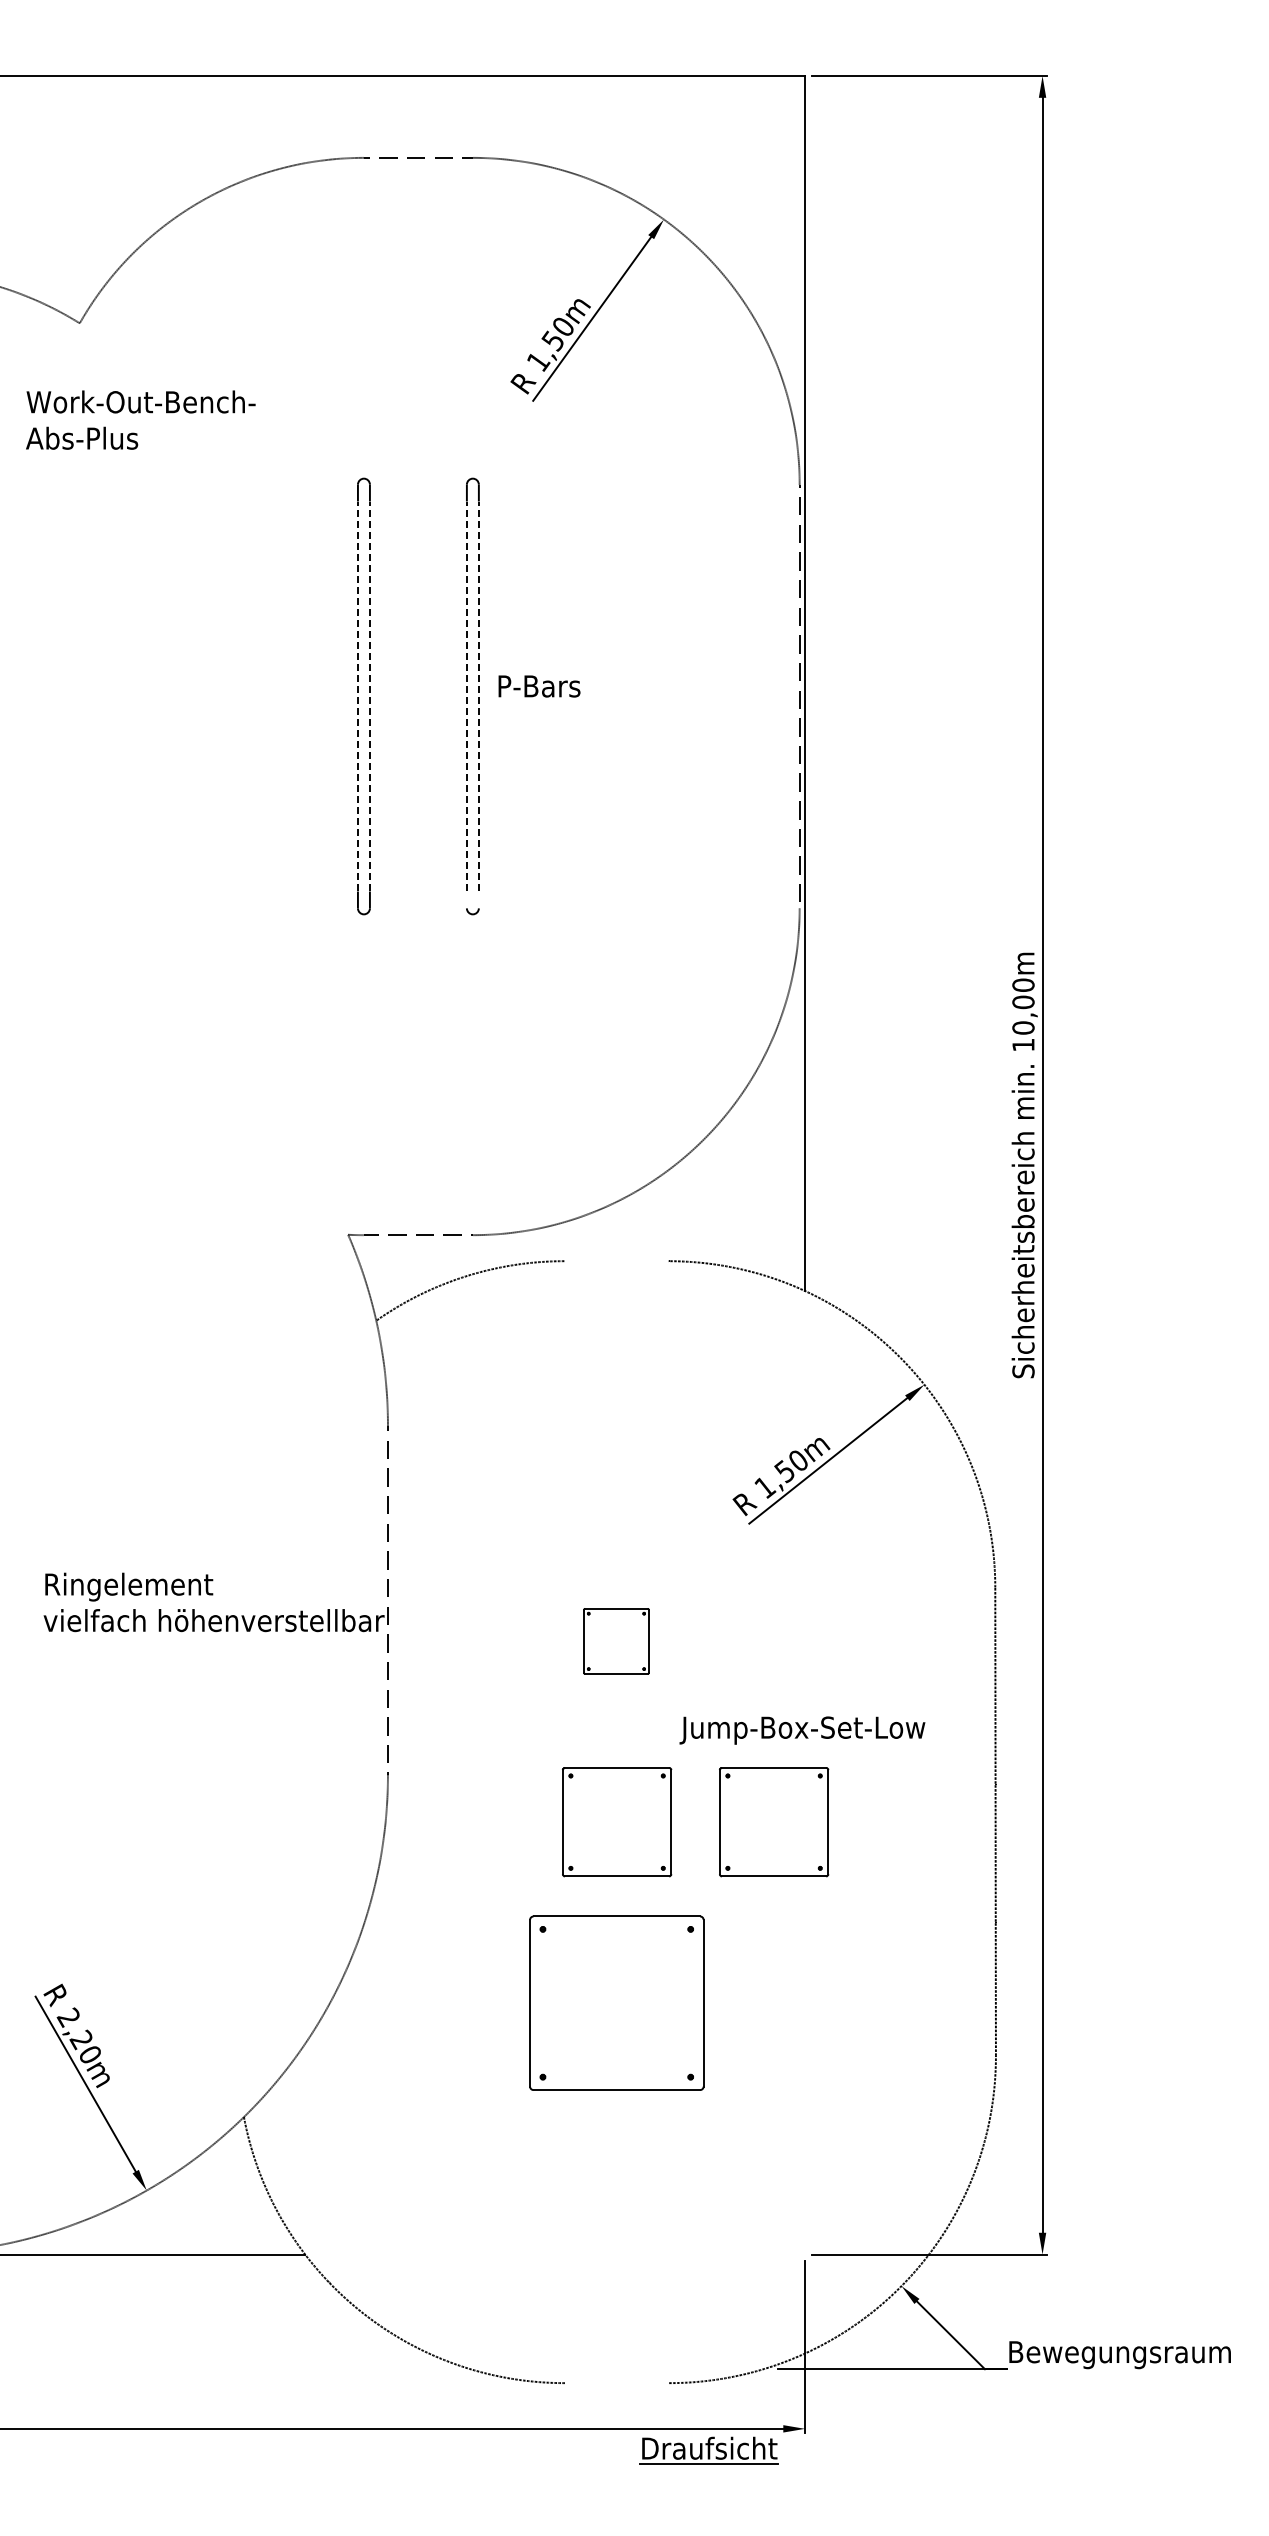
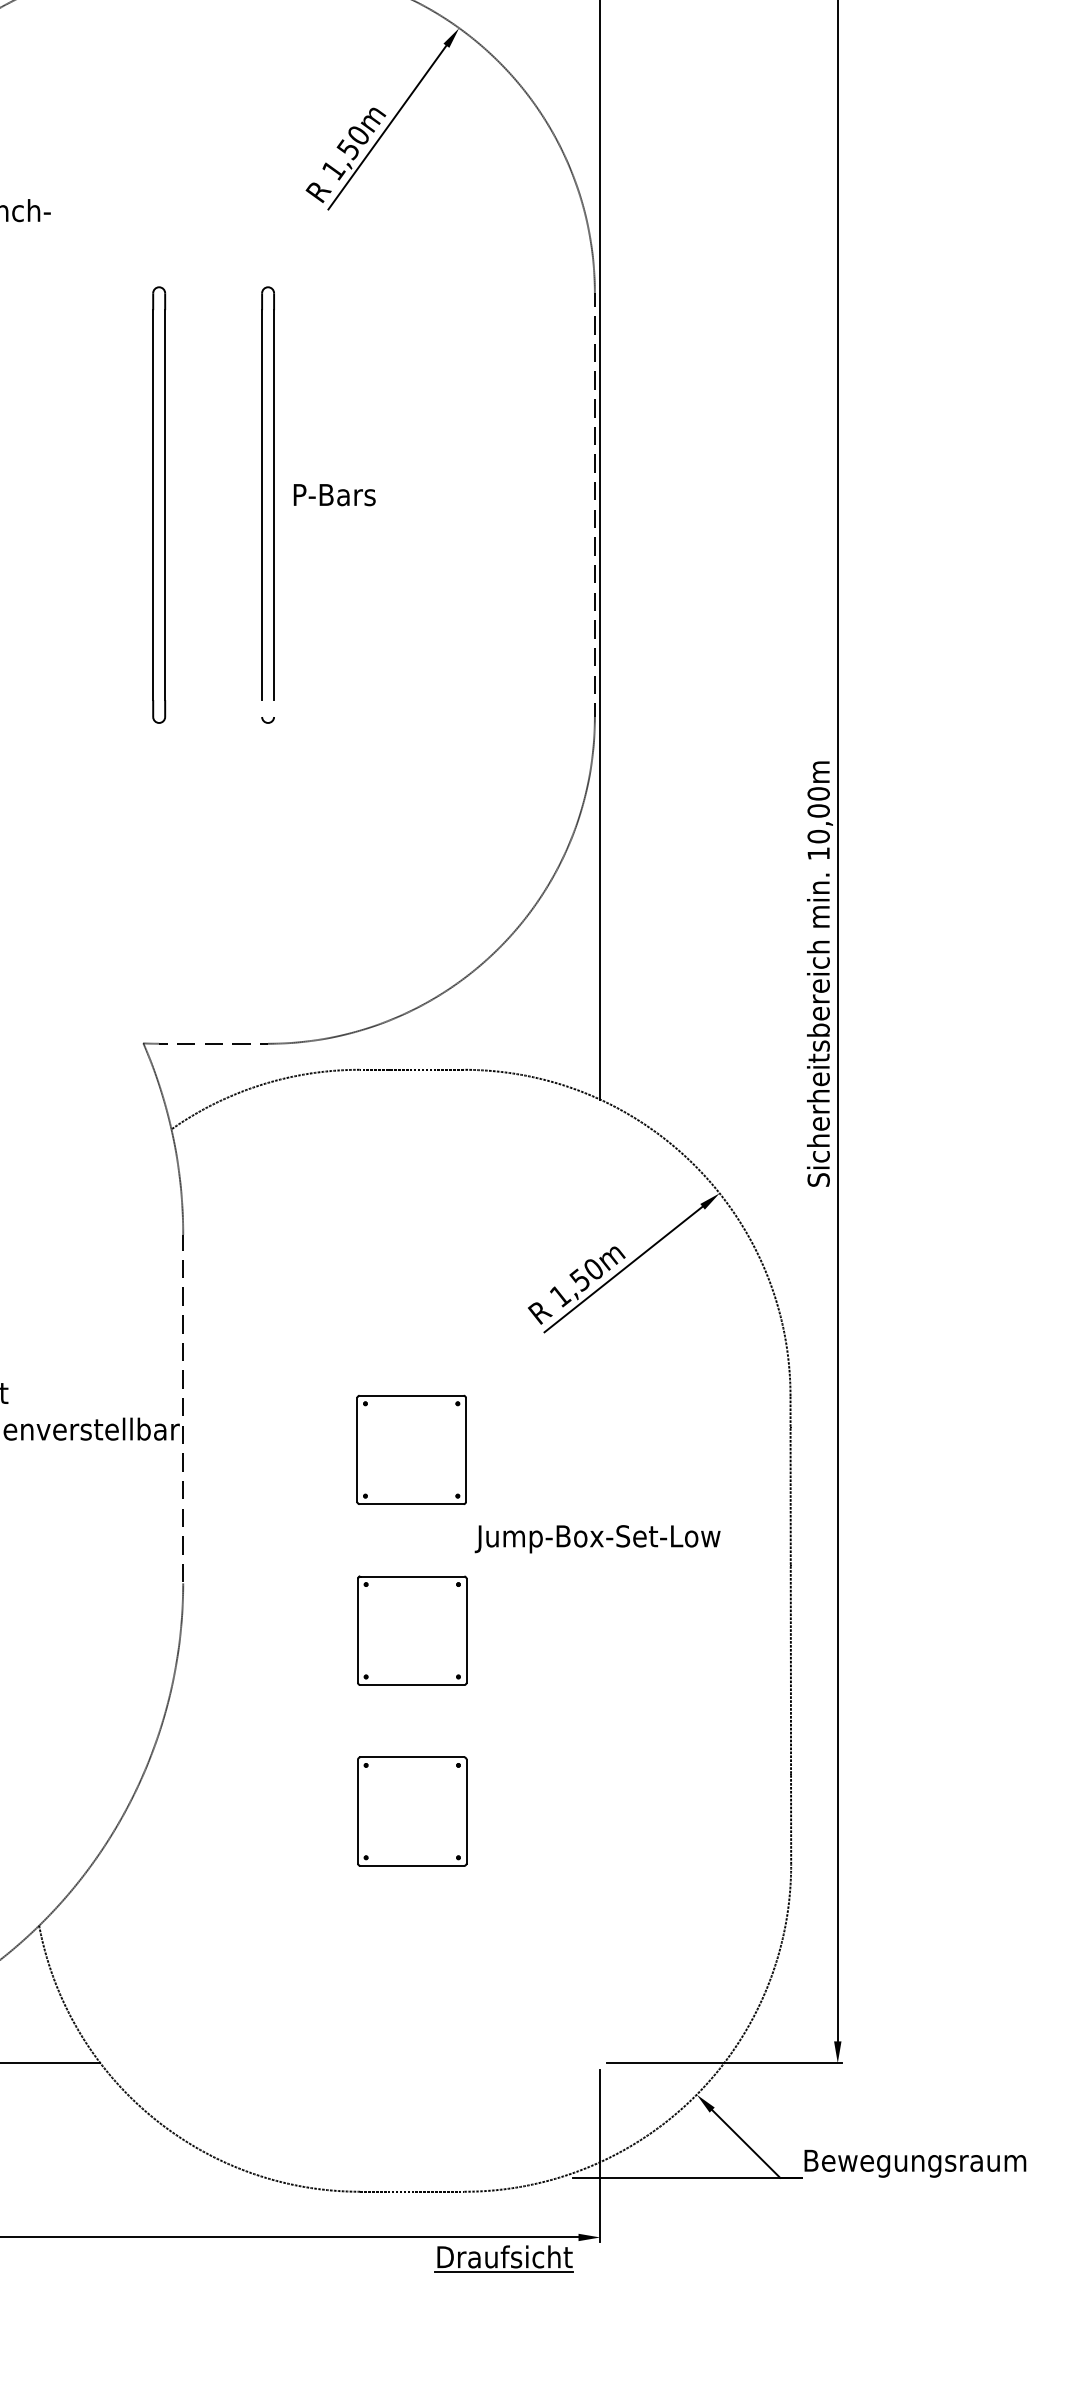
line: (357, 696) -> (152, 505), dashed -> solid
line: (369, 696) -> (164, 505), dashed -> solid
line: (466, 696) -> (261, 505), dashed -> solid
line: (478, 696) -> (273, 505), dashed -> solid
line: (616, 1261) -> (411, 1070), added
part: (616, 1641) -> (411, 1450), size x1.67
part: (774, 1822) -> (569, 1631), removed
part: (617, 2002) -> (412, 1811), size x0.62
line: (617, 2383) -> (412, 2192), added

